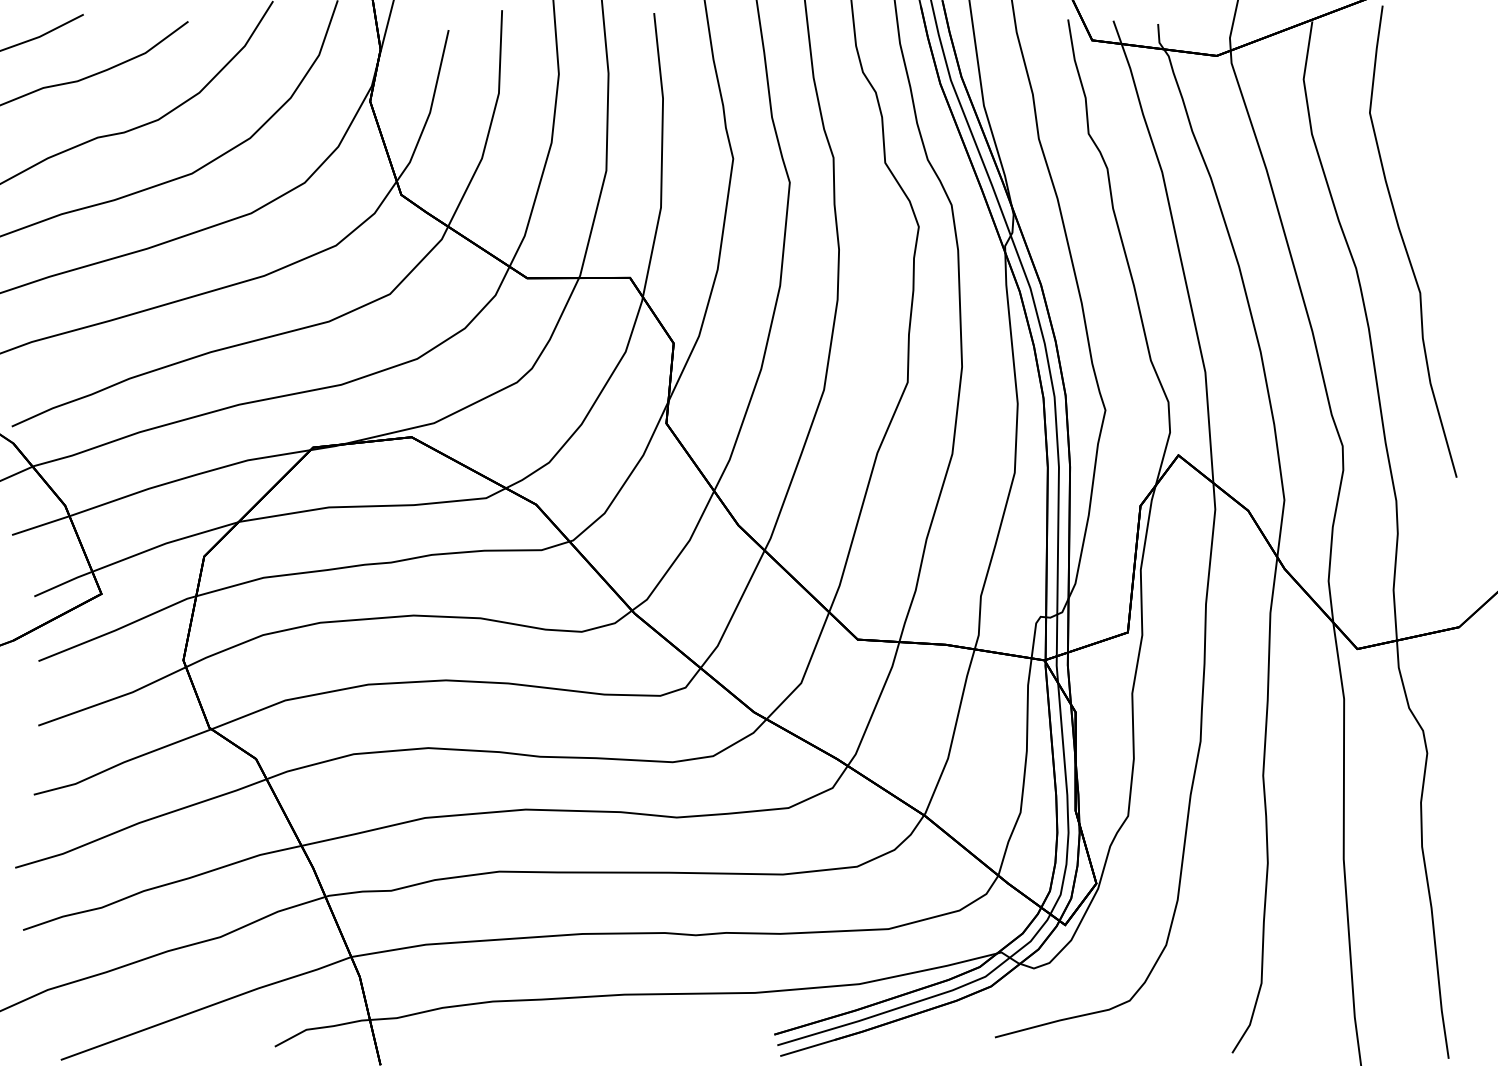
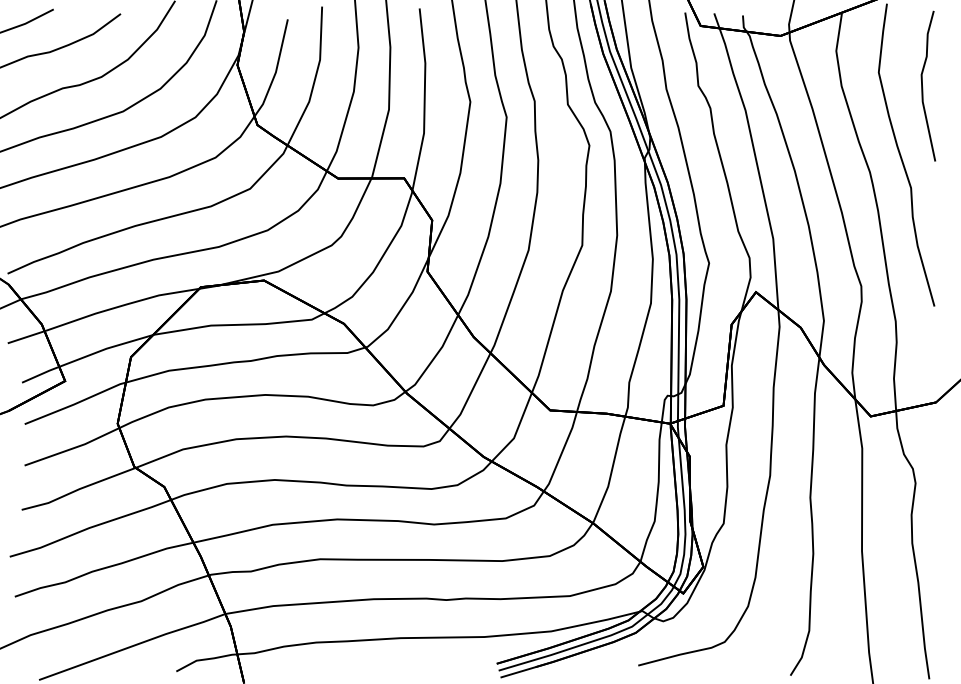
part: (1447, 133) -> (928, 85), added

